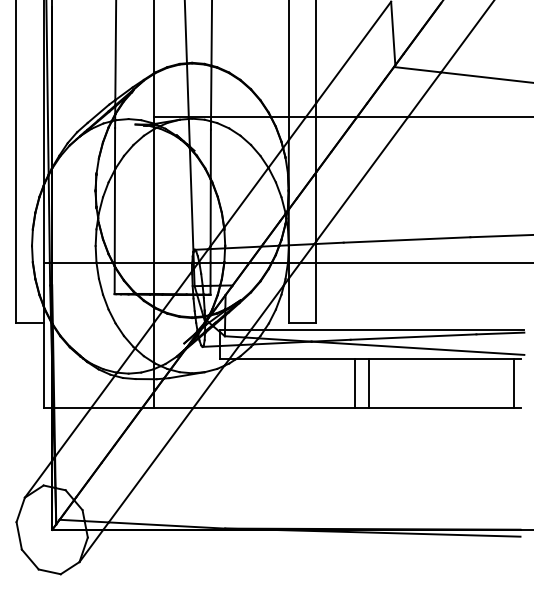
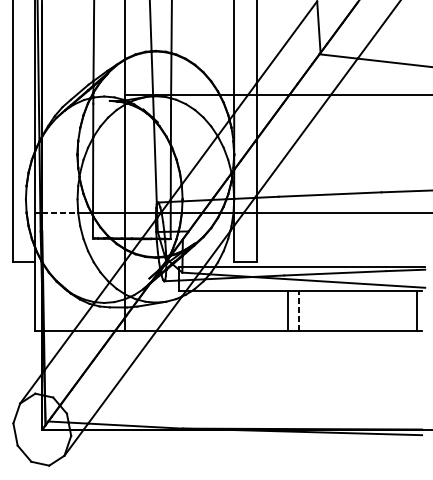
line: (74, 262) -> (60, 212), solid -> dashed
line: (368, 383) -> (298, 310), solid -> dashed

